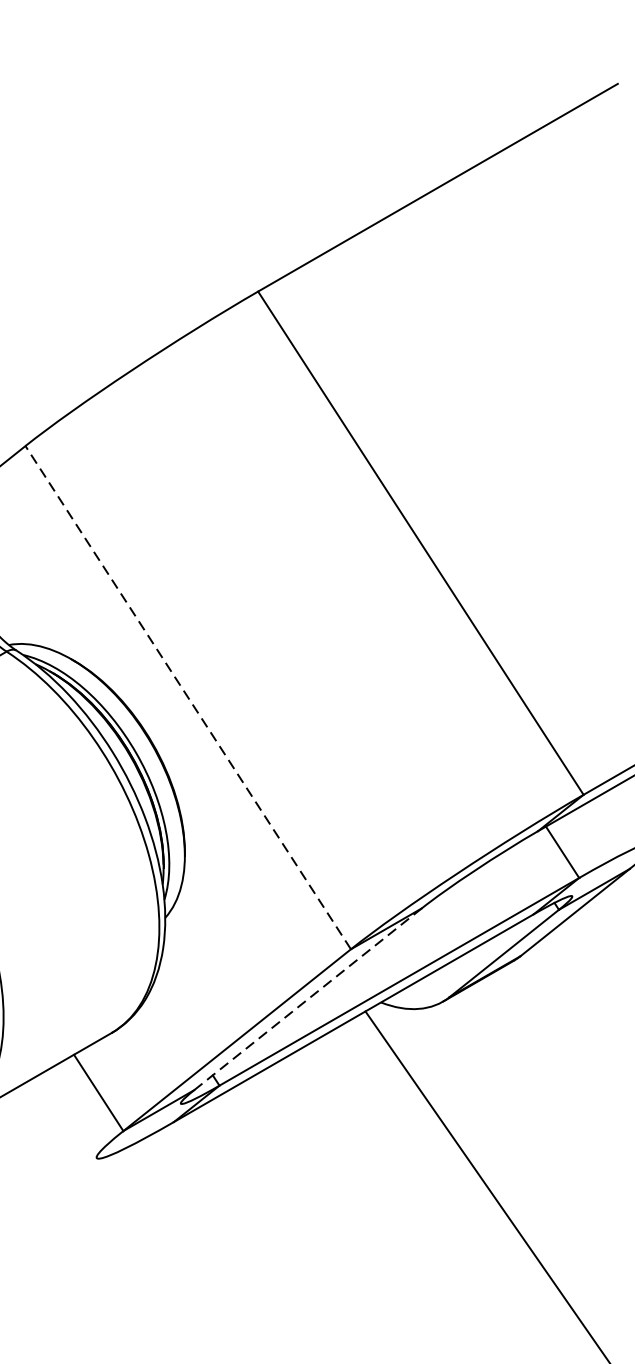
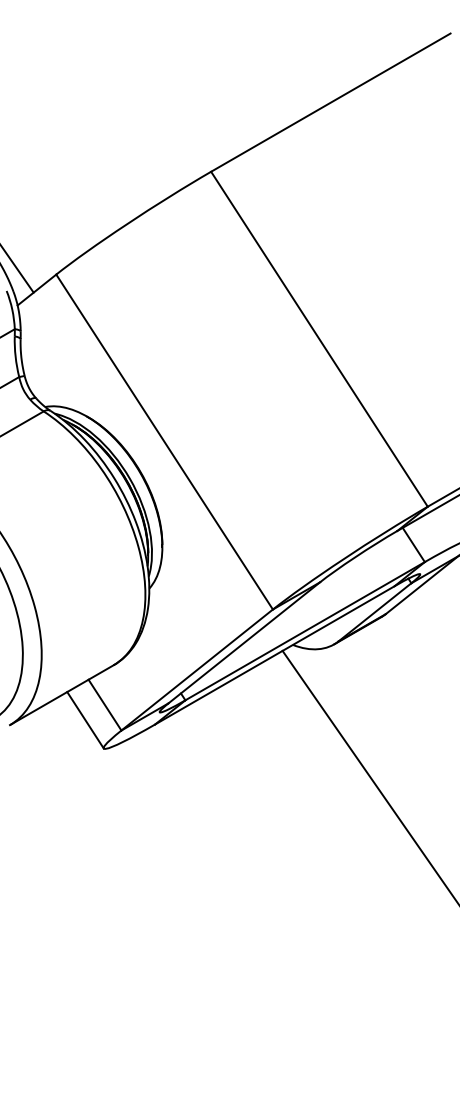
line: (188, 696) -> (164, 441), dashed -> solid
line: (308, 998) -> (244, 642), dashed -> solid
line: (69, 1115) -> (85, 720), added

